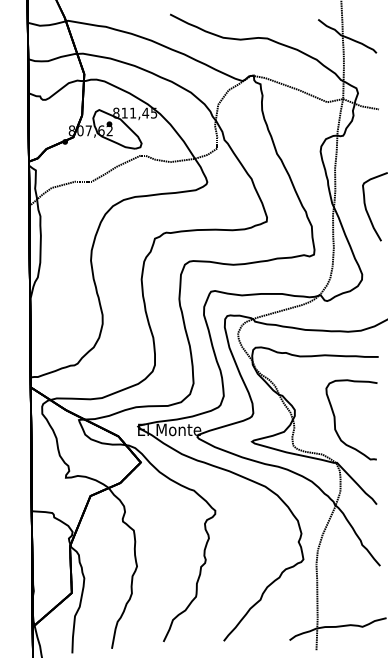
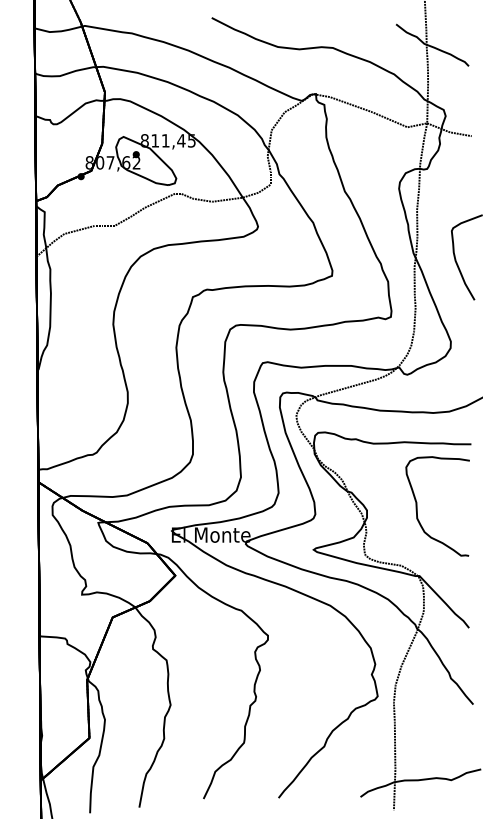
curve: (335, 419) -> (417, 505), moved

